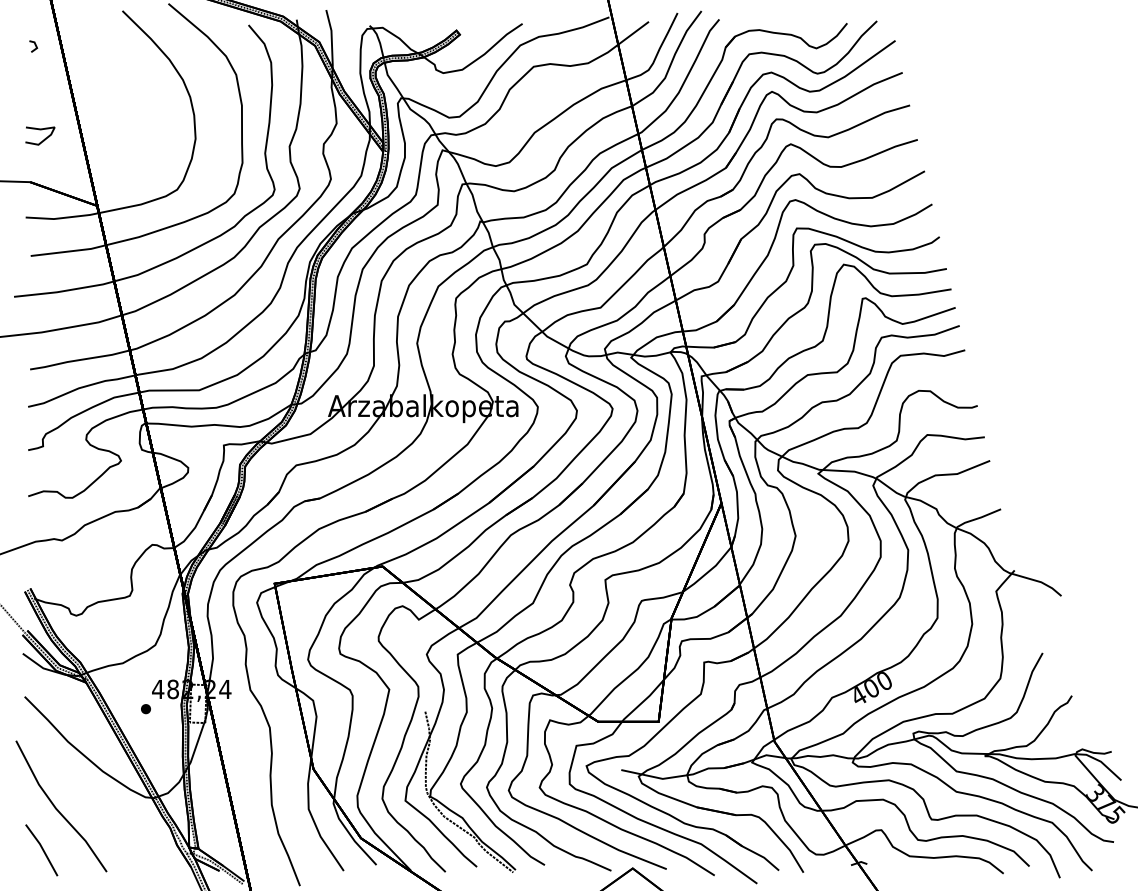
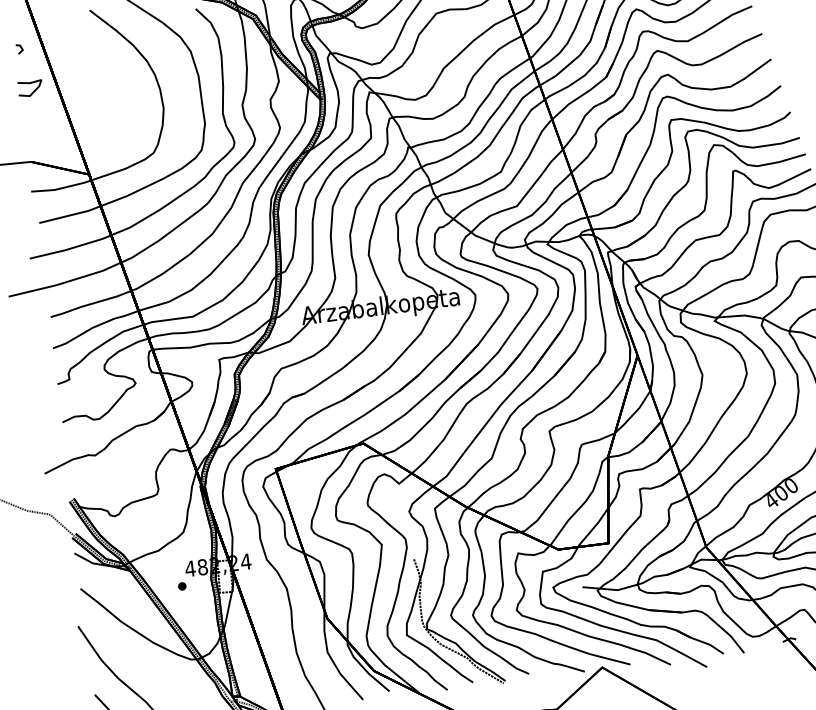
curve: (40, 130) -> (30, 84), moved

